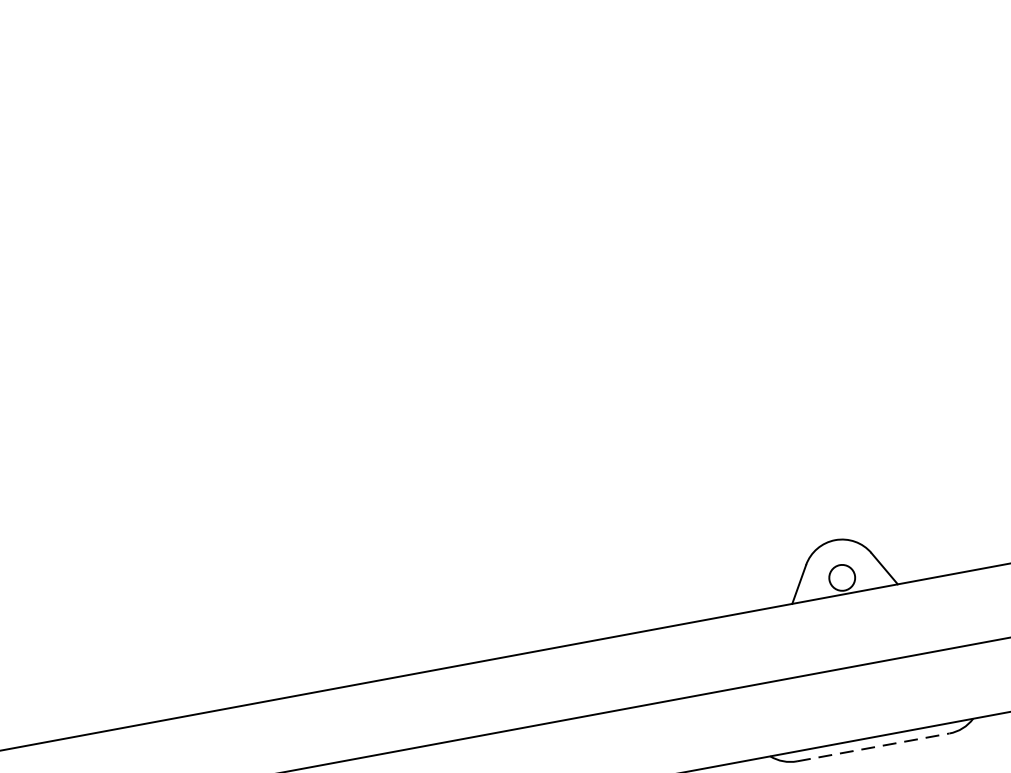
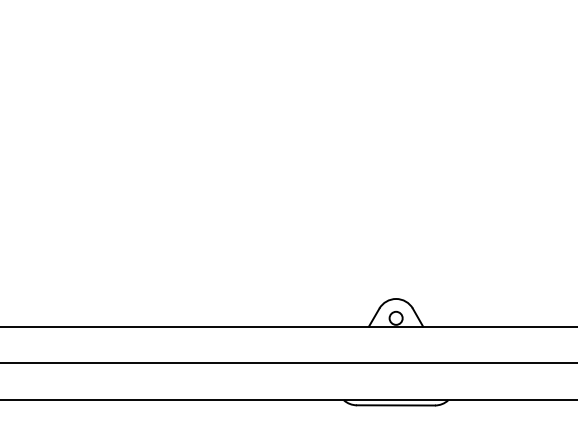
line: (874, 747) -> (396, 405), dashed -> solid

